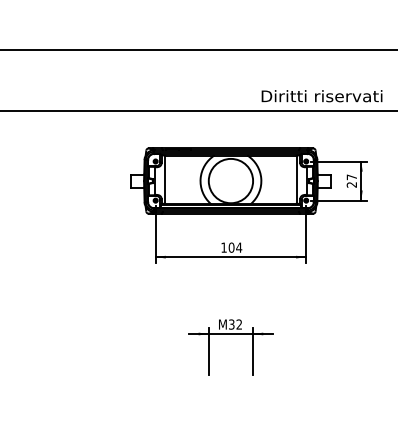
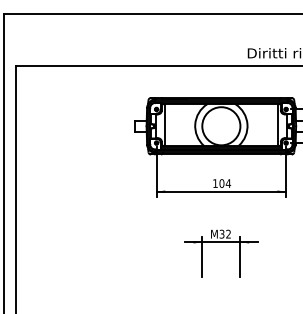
part: (230, 334) -> (220, 242), moved

